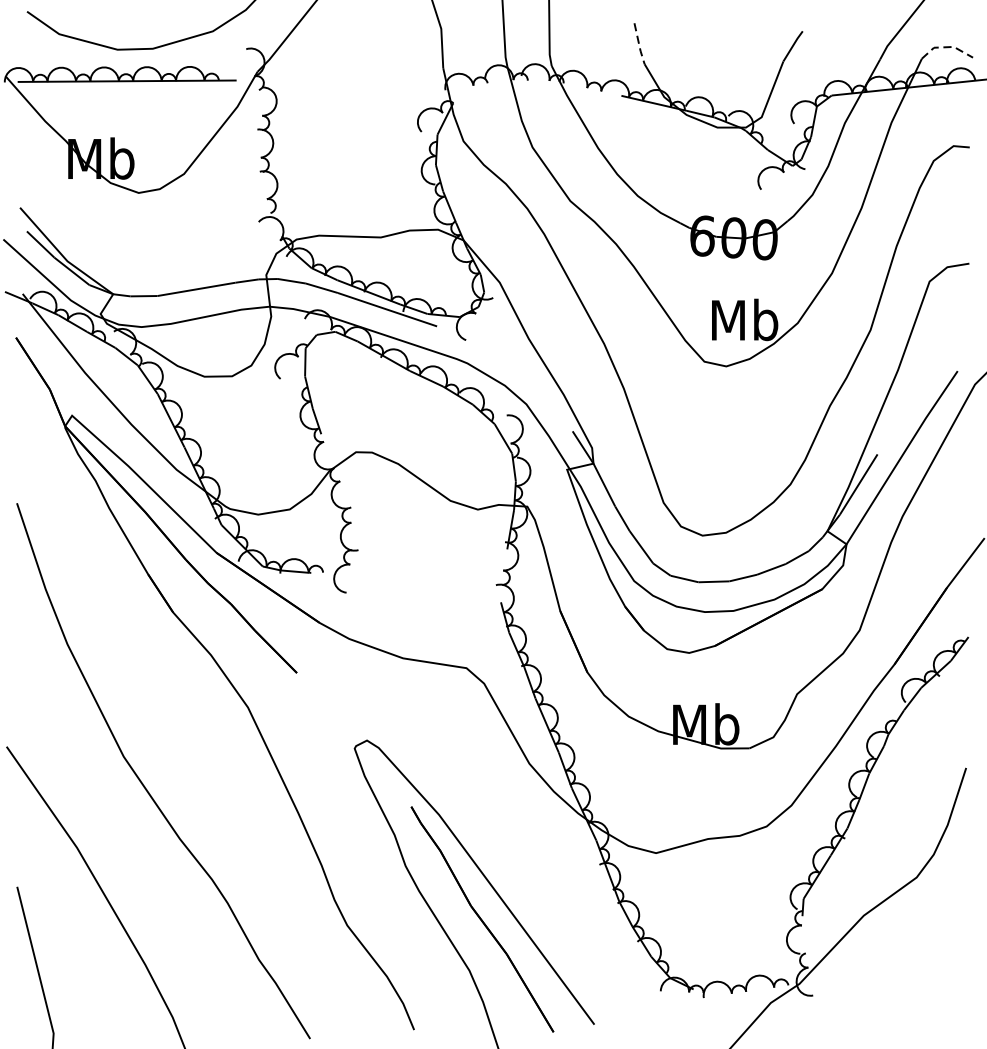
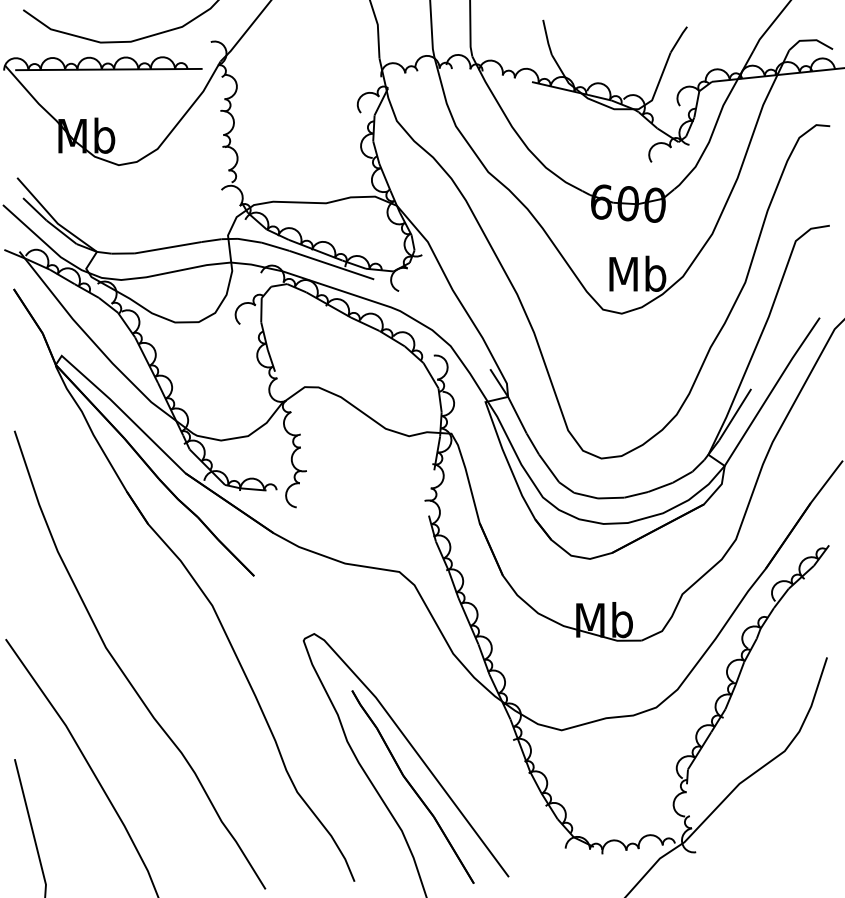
line: (639, 44) -> (547, 38), dashed -> solid
line: (946, 47) -> (810, 40), dashed -> solid

